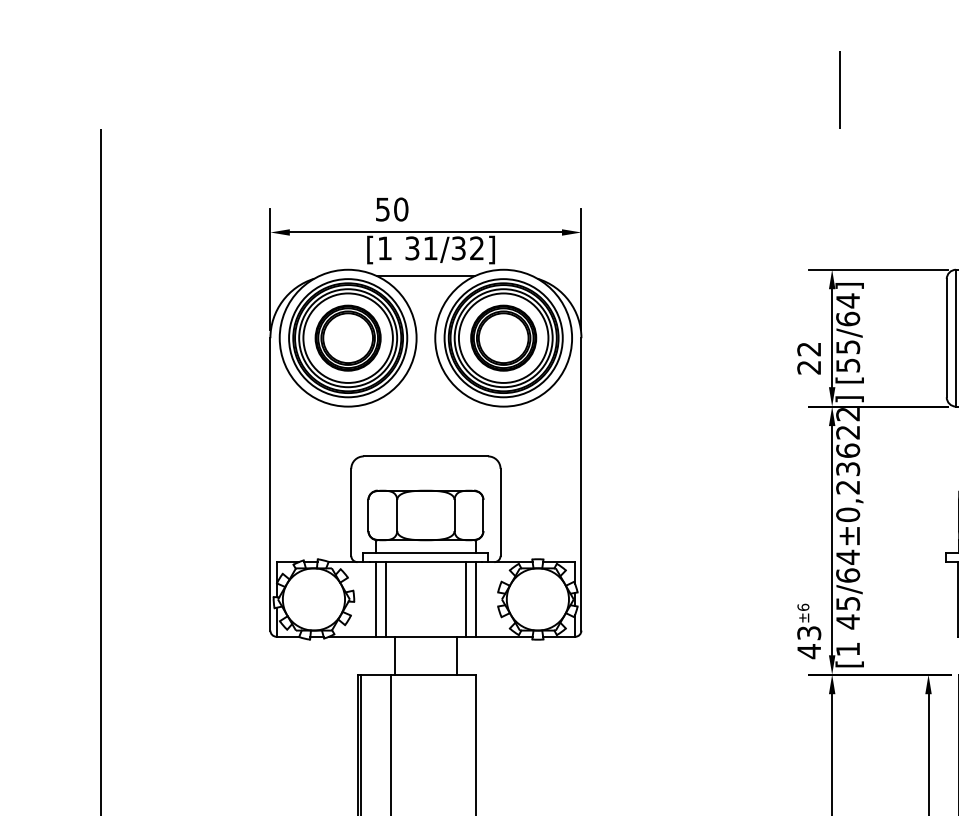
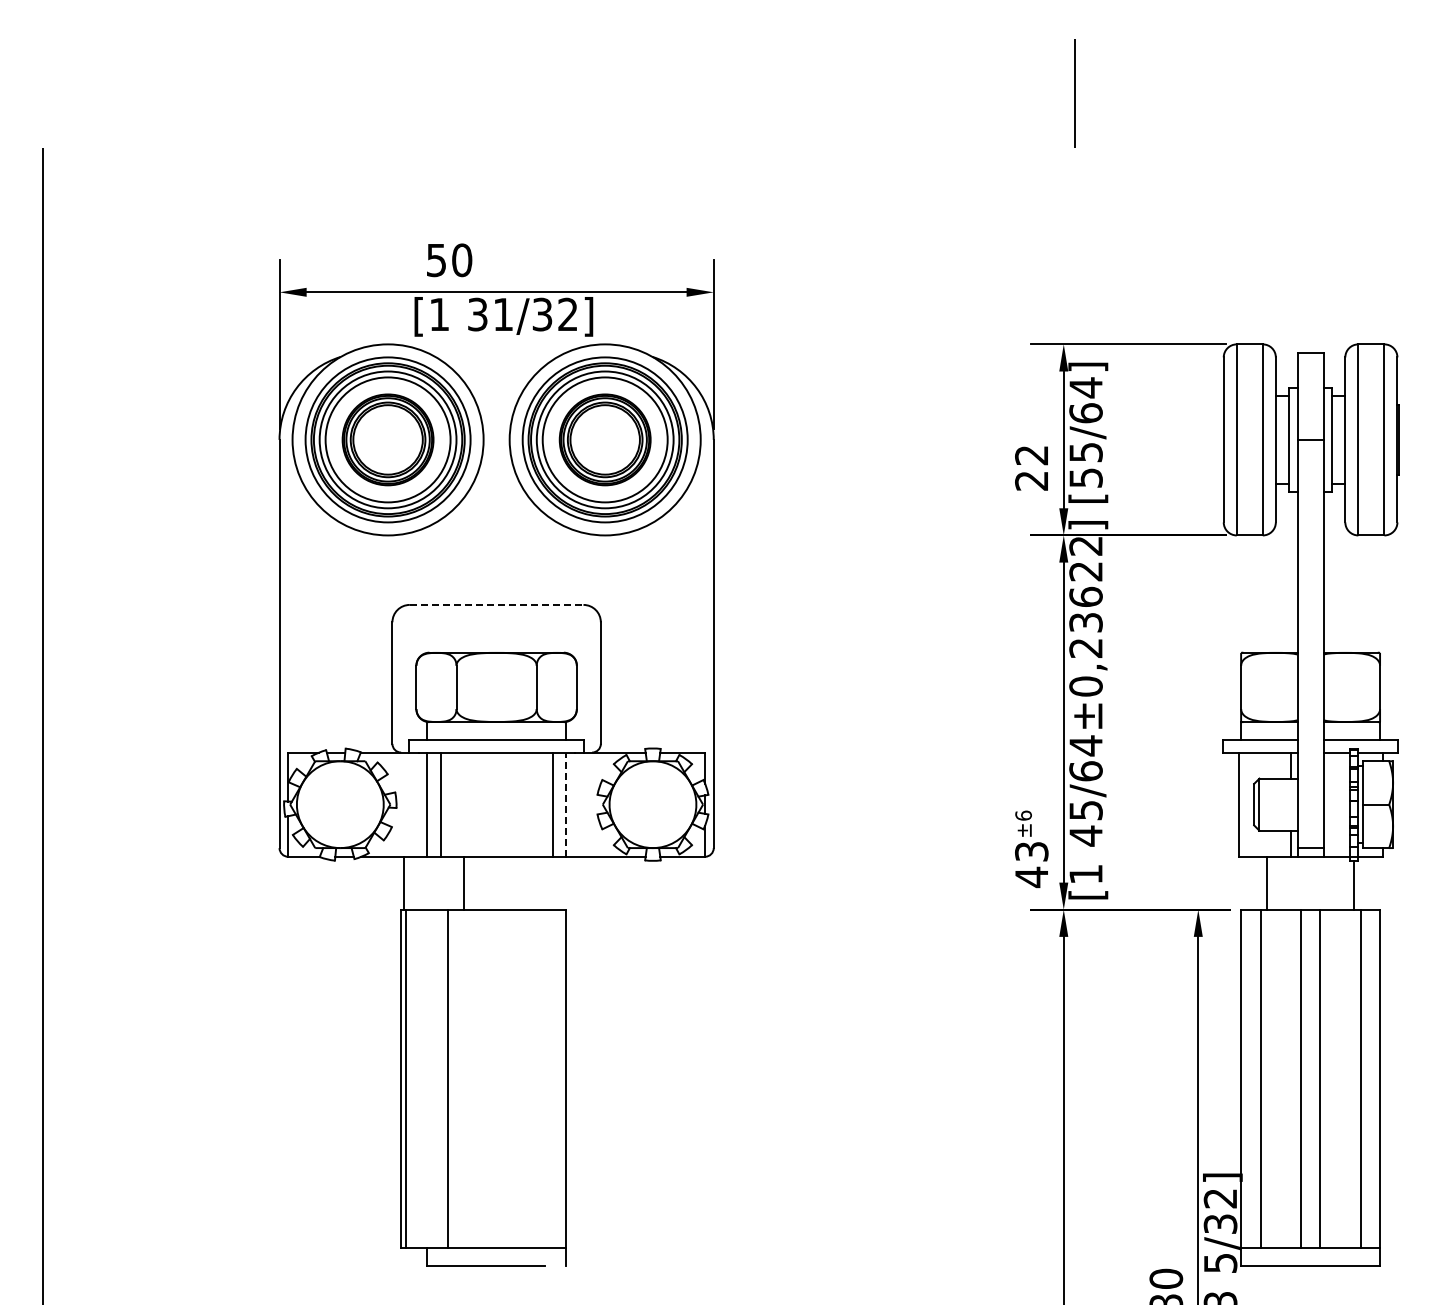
line: (425, 276) -> (496, 353), removed
line: (425, 456) -> (496, 604), solid -> dashed
line: (475, 599) -> (566, 804), solid -> dashed
line: (395, 655) -> (404, 882), moved
line: (457, 655) -> (464, 882), moved

